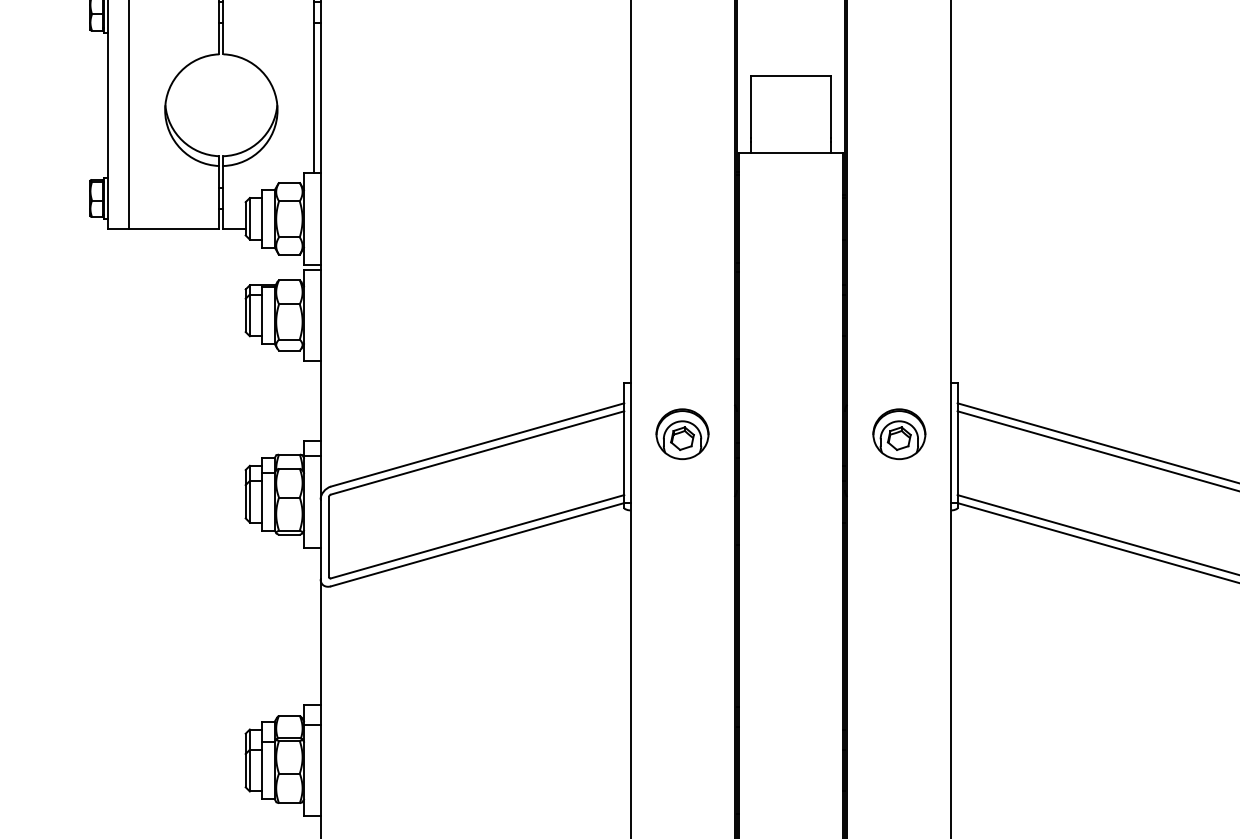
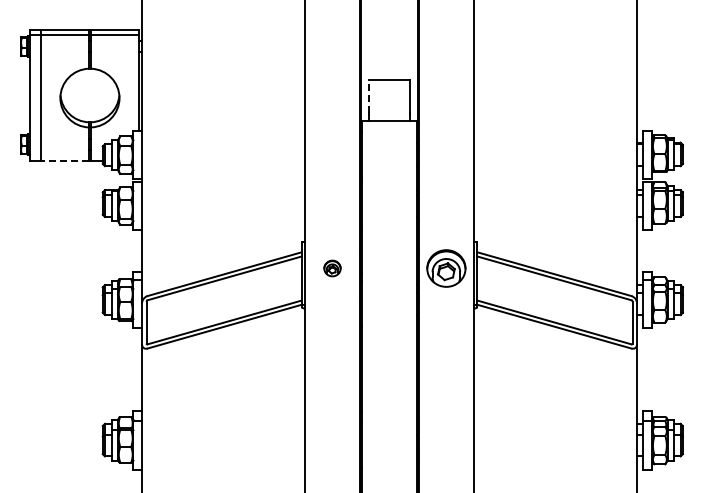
line: (750, 105) -> (368, 95), solid -> dashed
line: (174, 228) -> (65, 160), solid -> dashed
part: (682, 434) -> (332, 268), size x0.6
part: (899, 434) -> (446, 268), size x1.4

